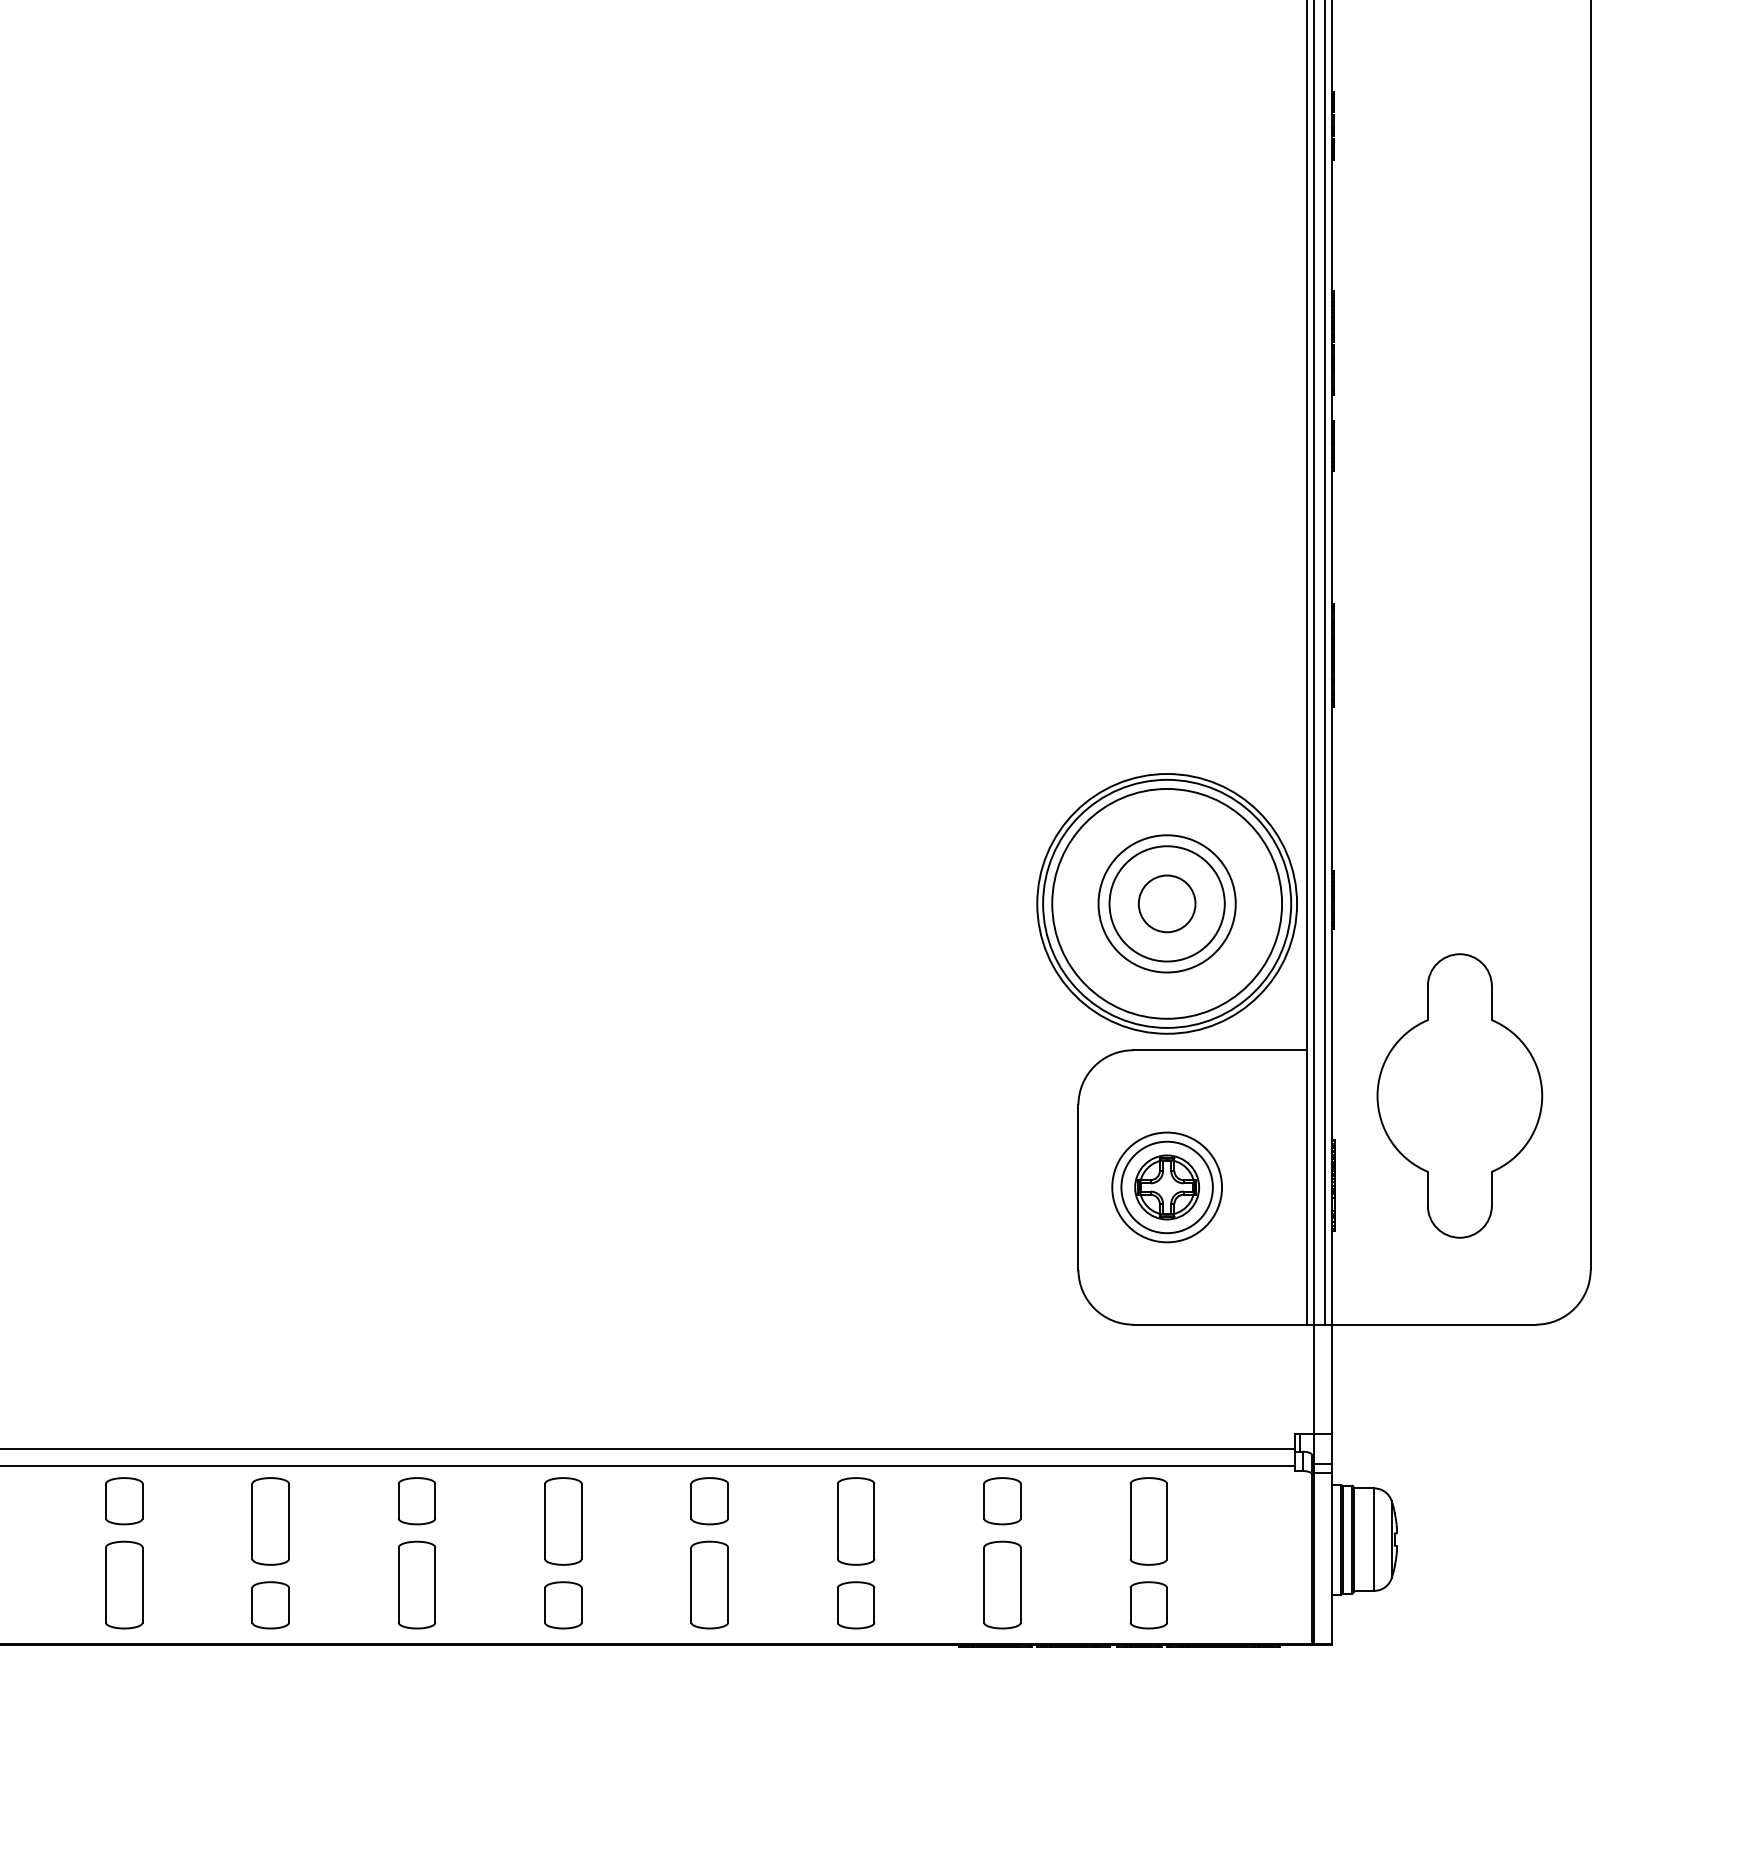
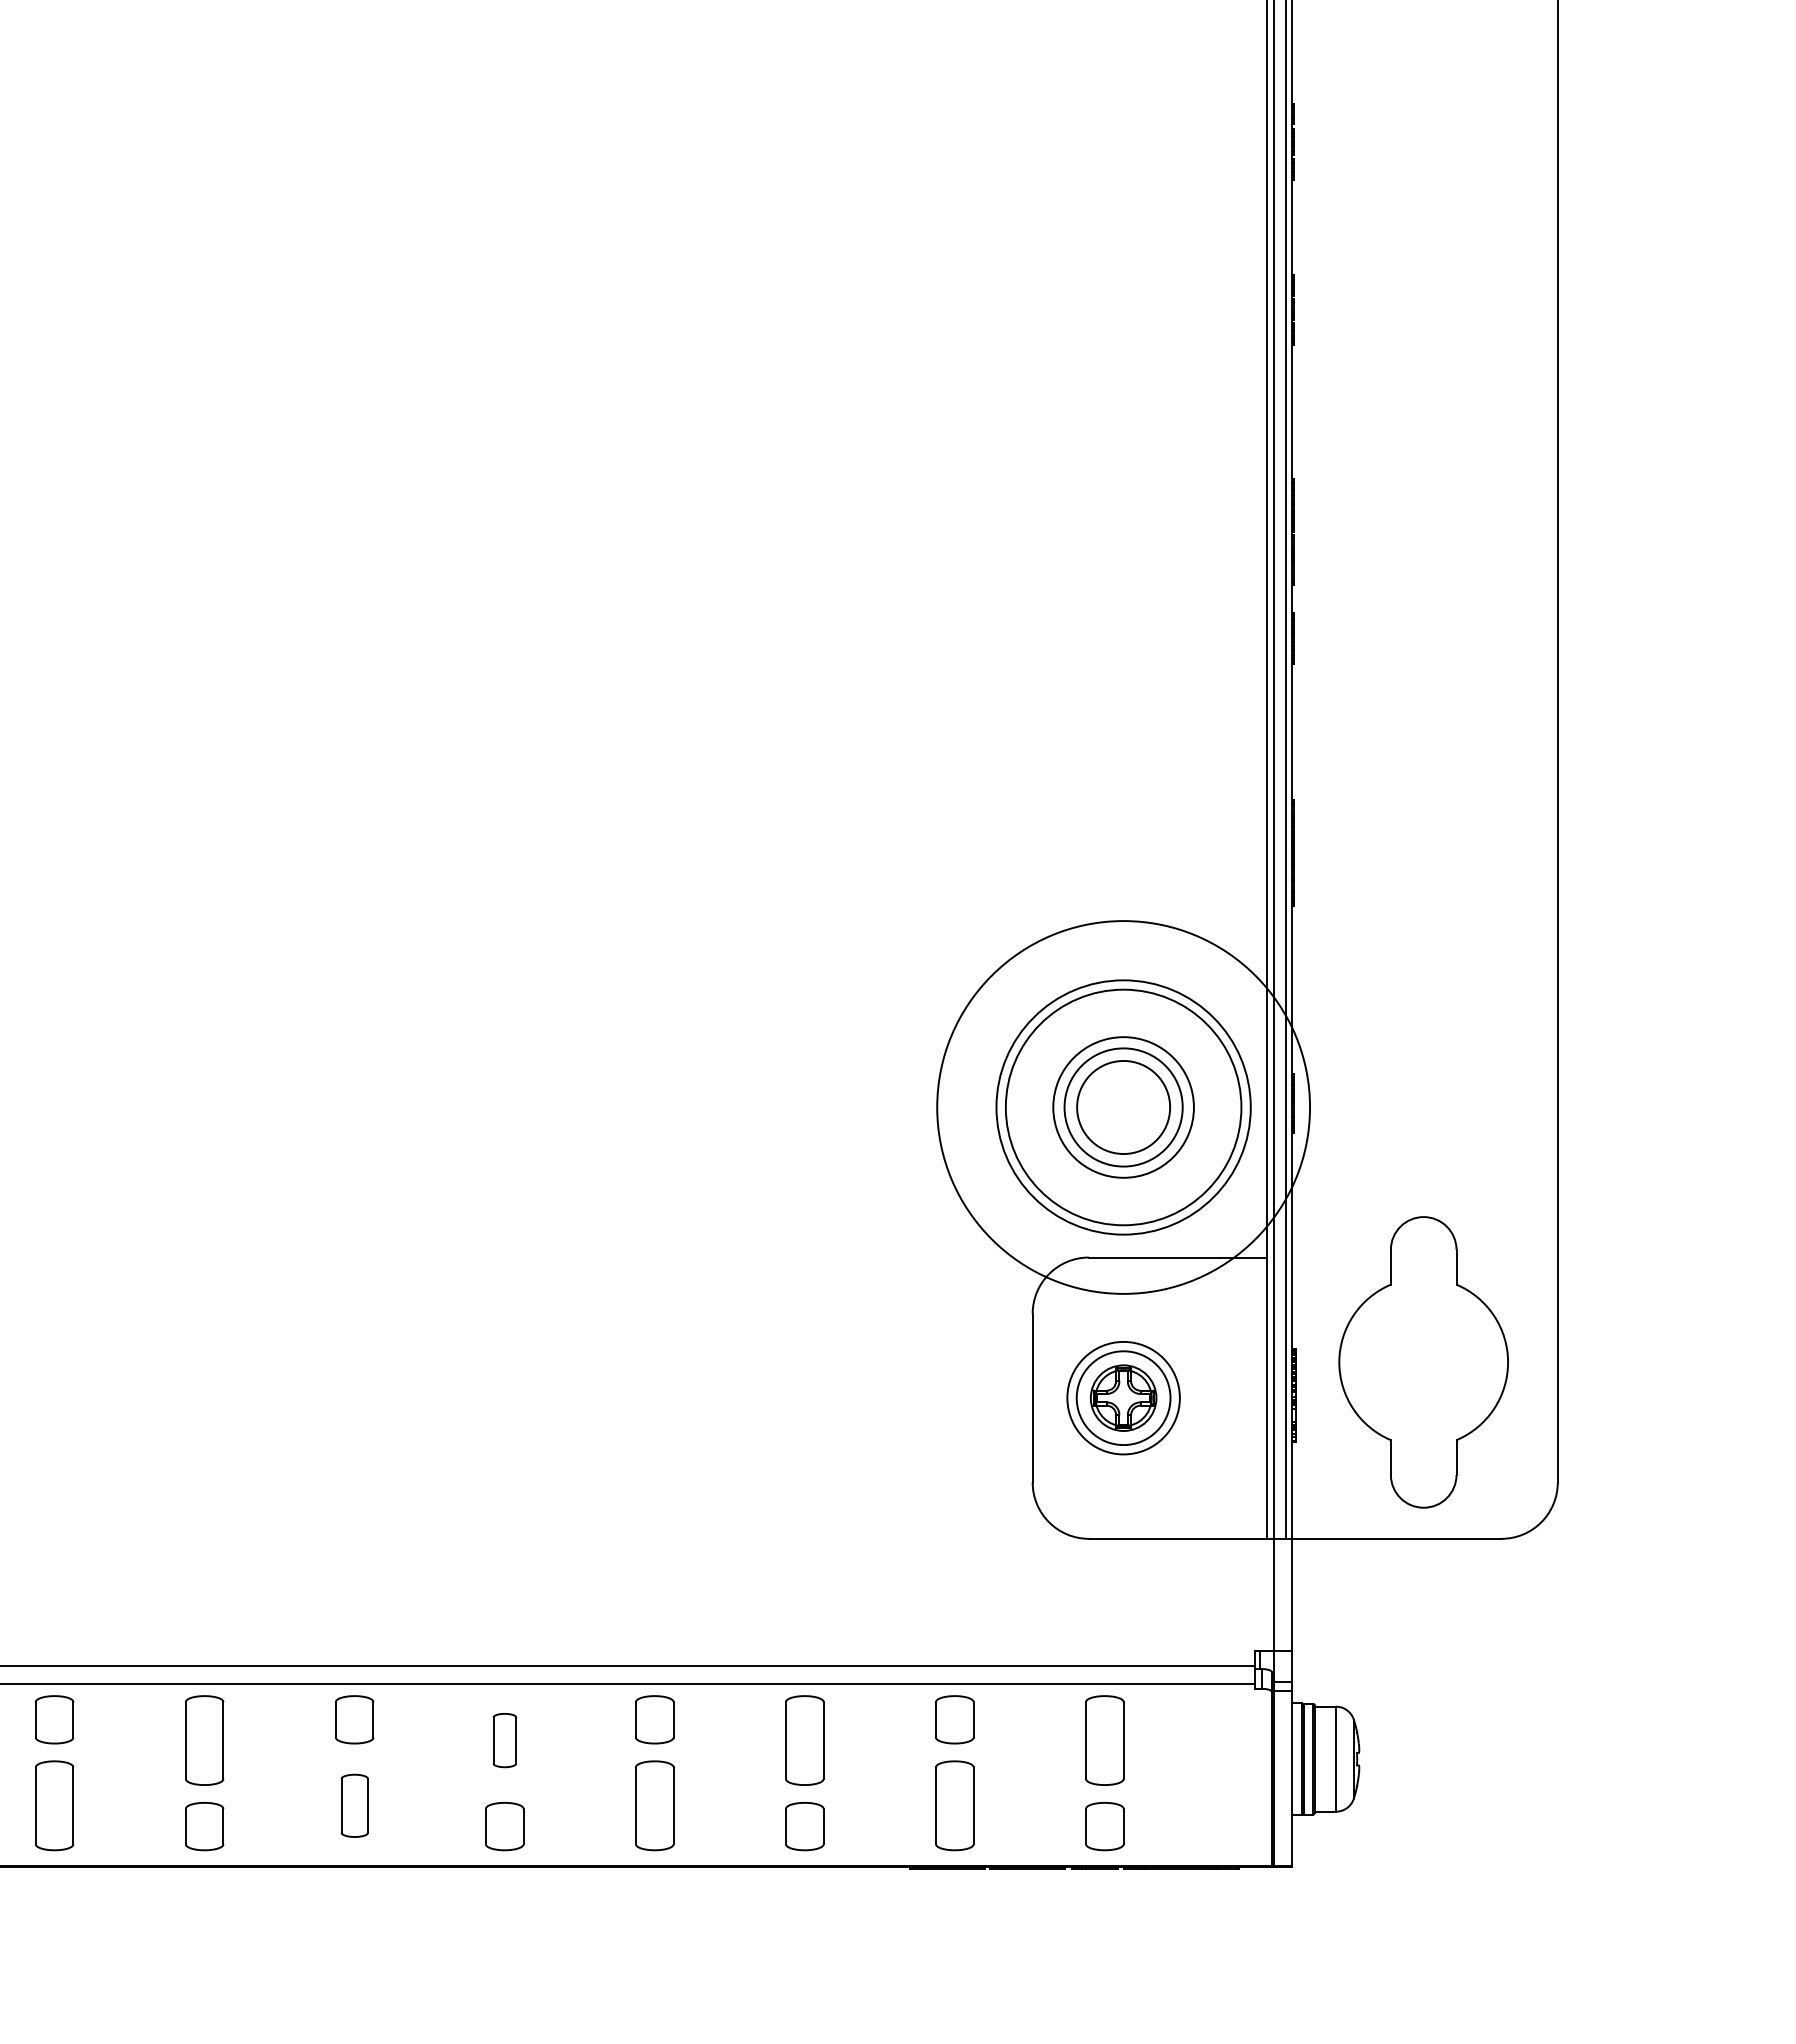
circle: (1167, 903) -> (1123, 1107), size x1.4
circle: (1167, 903) -> (1123, 1107), size x1.6
part: (1459, 1096) -> (1423, 1362), moved
part: (563, 1521) -> (504, 1740), size x0.6
part: (416, 1584) -> (354, 1805), size x0.7

